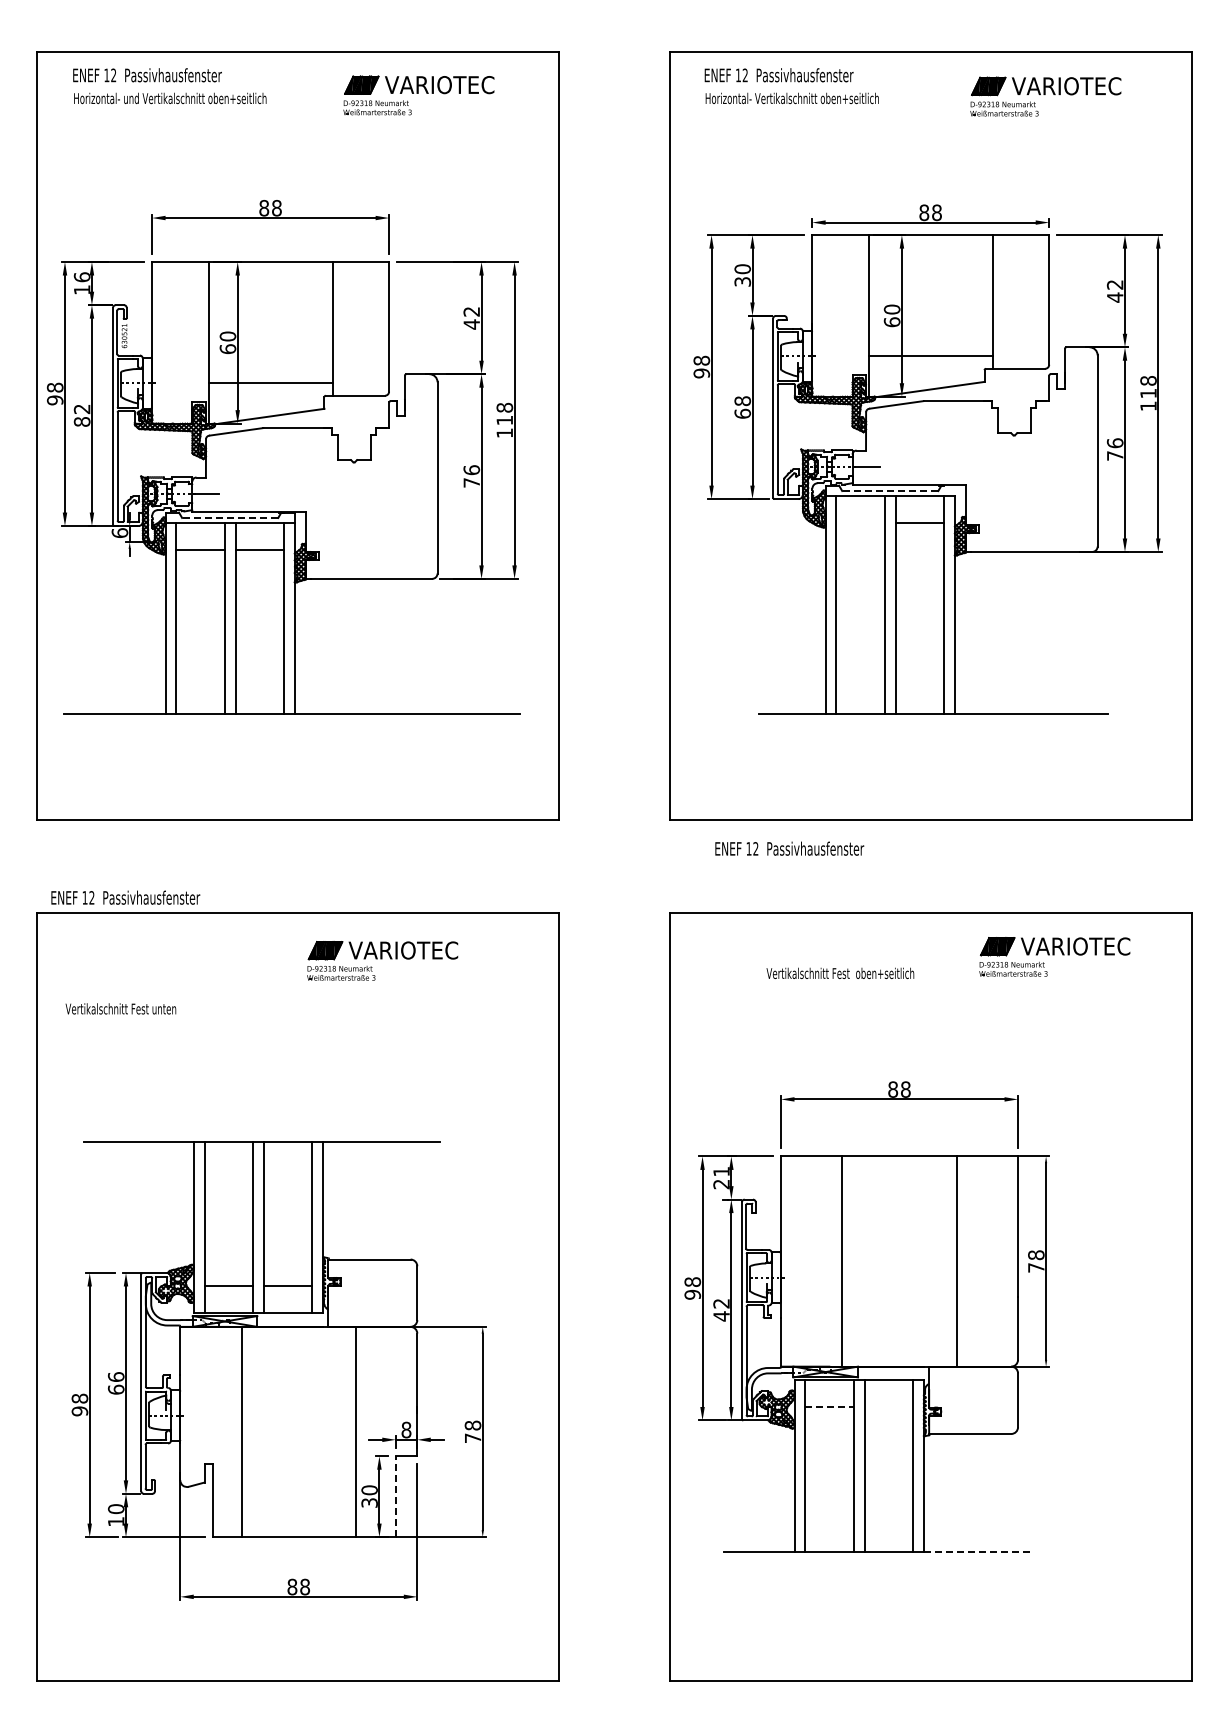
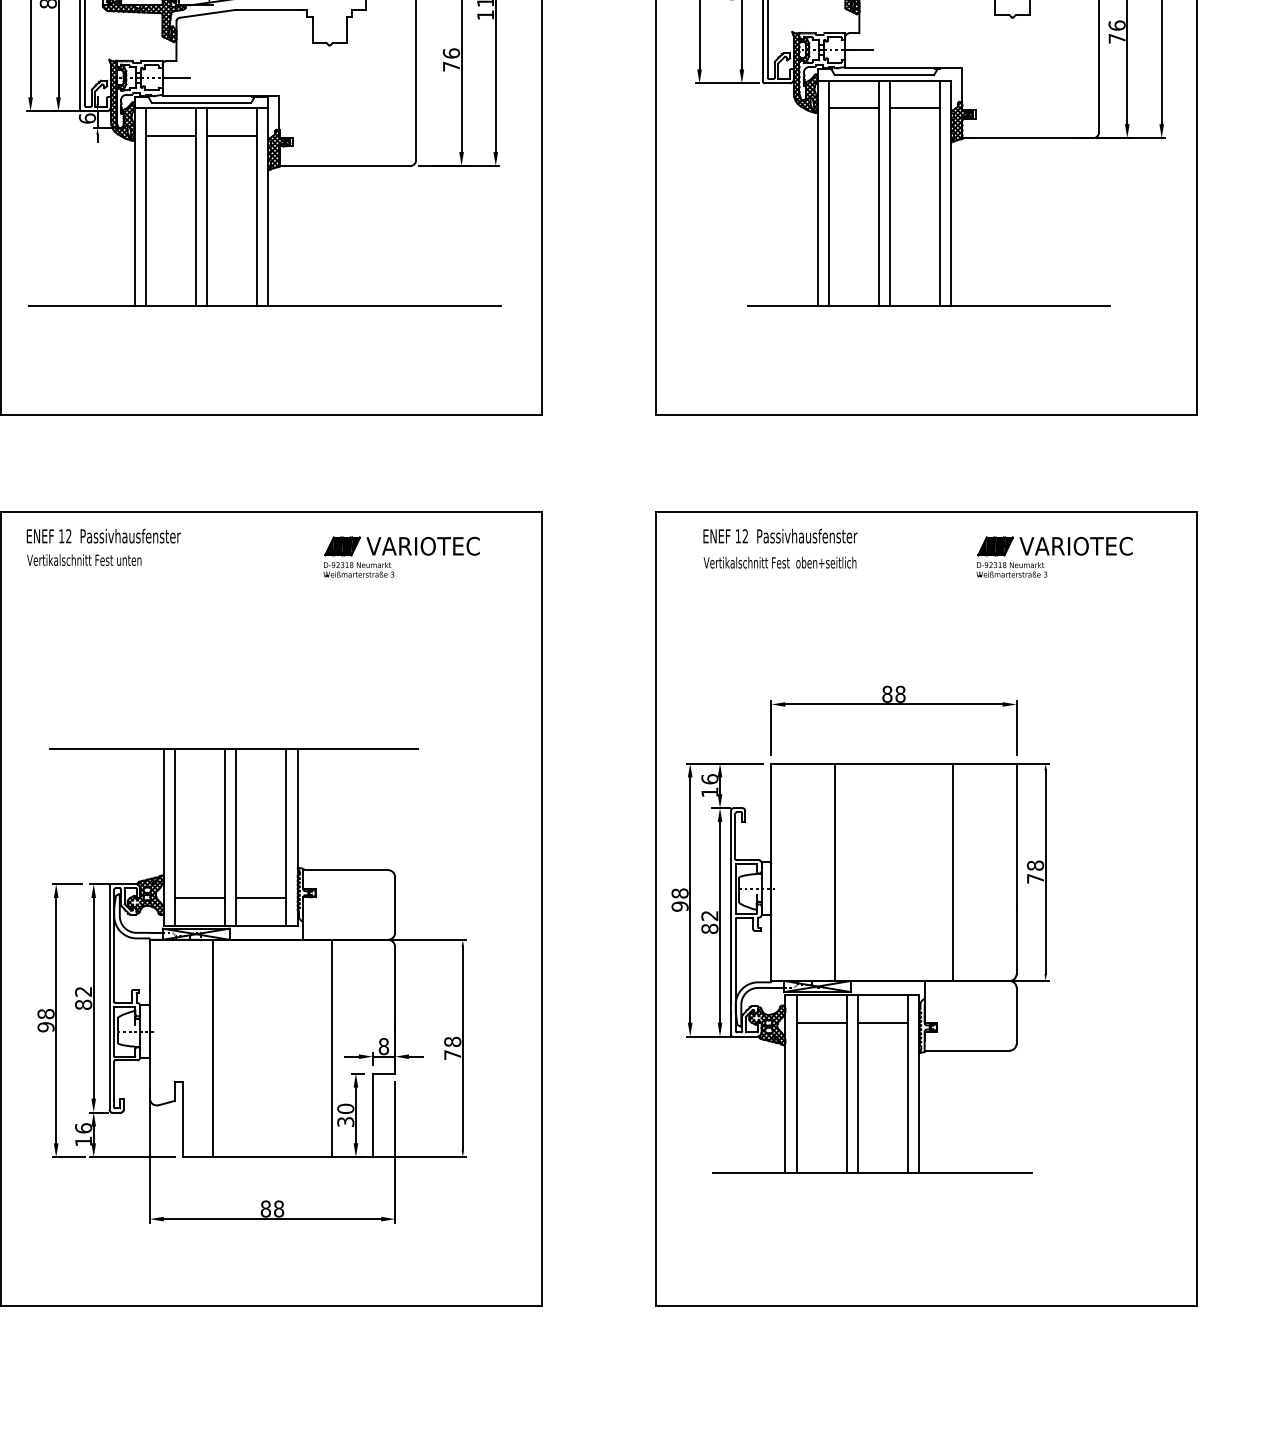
line: (889, 491) -> (883, 75), dashed -> solid
line: (229, 517) -> (200, 102), dashed -> solid
line: (860, 523) -> (853, 108), added
text: (789, 848) -> (780, 535), moved
text: (125, 897) -> (103, 535), moved
part: (382, 960) -> (401, 556), moved
text: (840, 972) -> (780, 561), moved
text: (120, 1008) -> (83, 559), moved
text: (721, 1177) -> (709, 785), 21 -> 16
text: (721, 1316) -> (709, 929), 42 -> 82
text: (115, 1383) -> (82, 998), 66 -> 82
line: (830, 1407) -> (822, 1023), dashed -> solid
line: (888, 1407) -> (882, 1023), added
line: (395, 1496) -> (372, 1115), dashed -> solid
text: (115, 1508) -> (82, 1127), 10 -> 16
line: (978, 1551) -> (975, 1172), dashed -> solid

